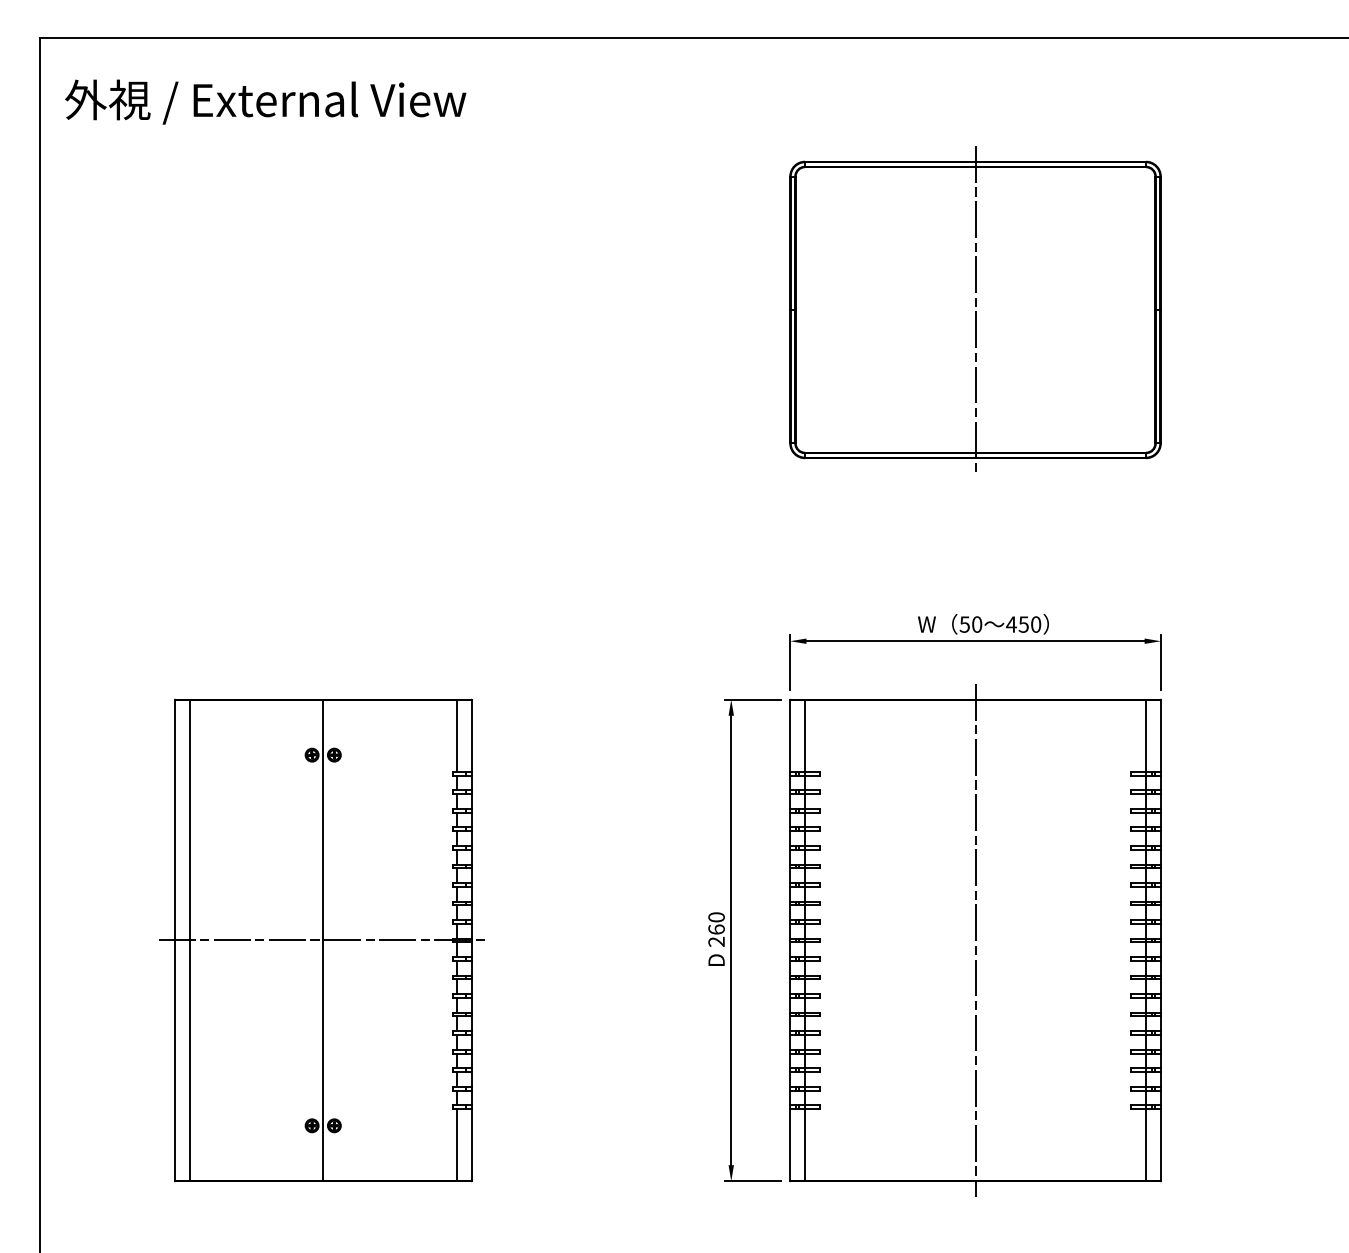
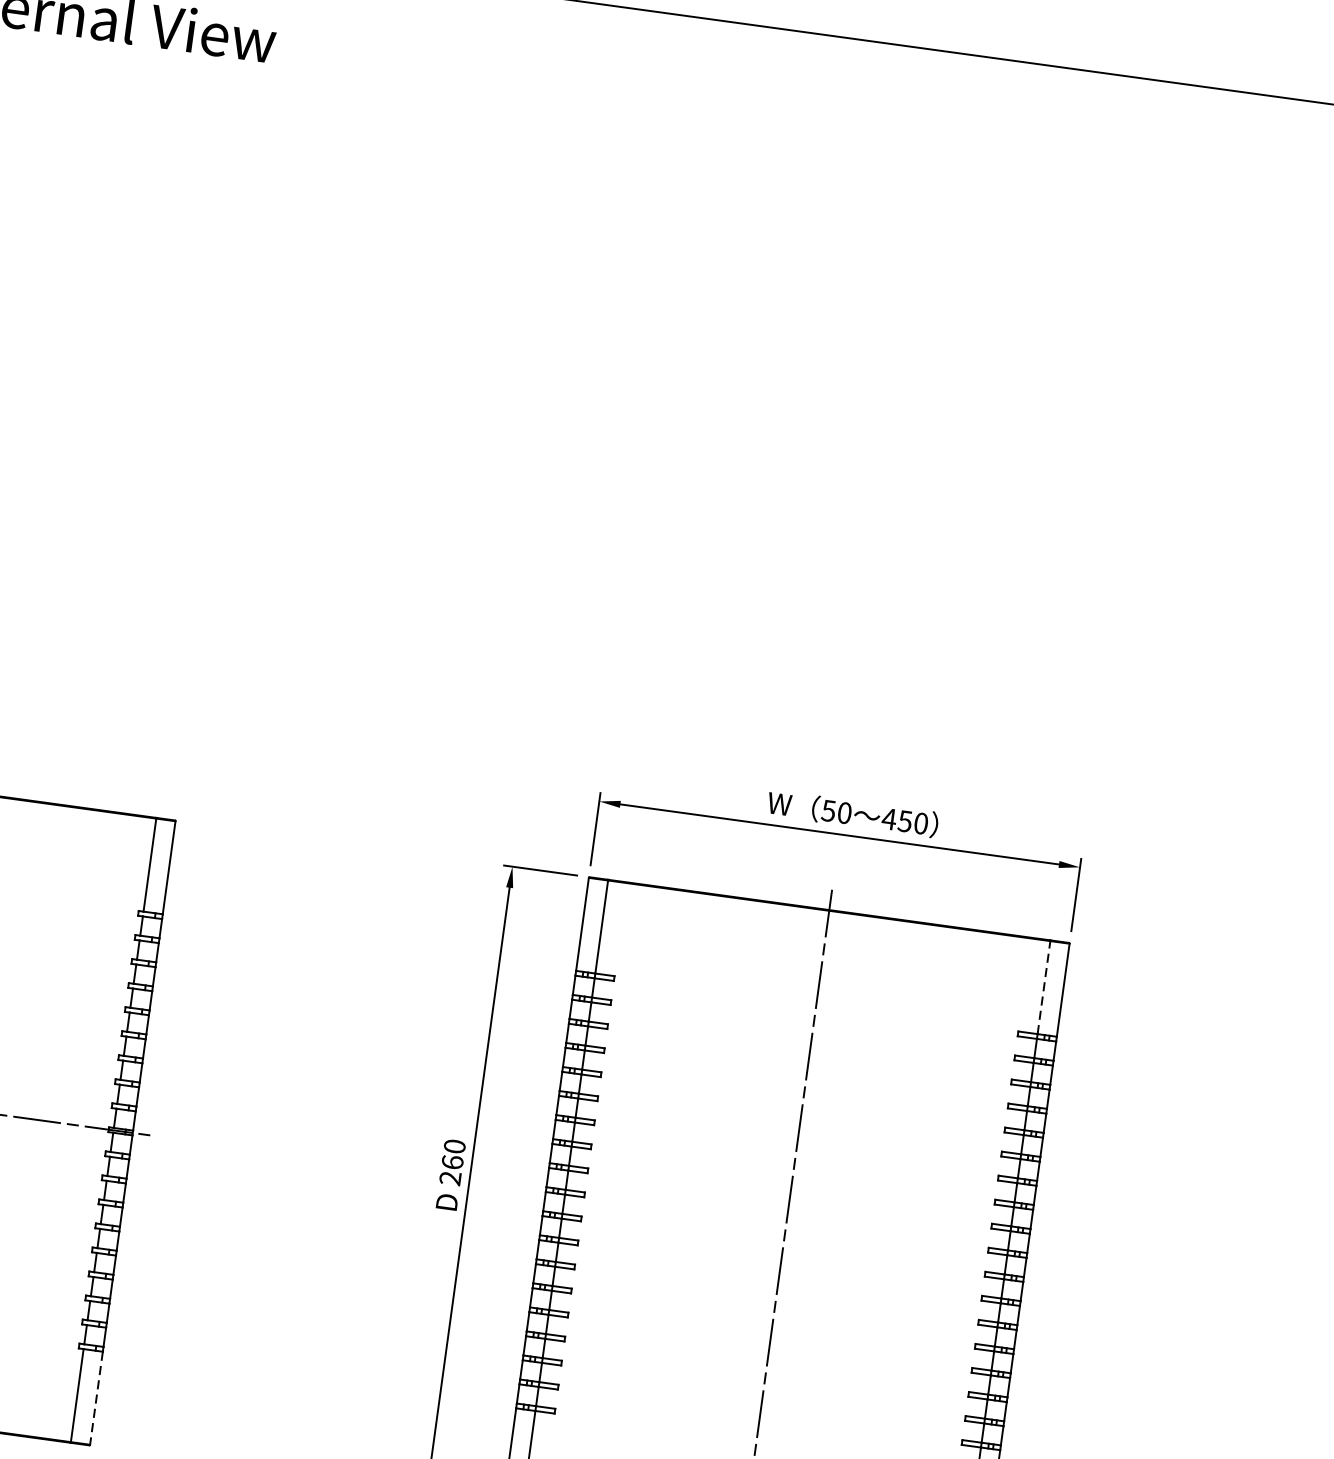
part: (975, 308) -> (898, 402), removed
line: (1146, 735) -> (1044, 987), solid -> dashed
line: (471, 1144) -> (96, 1397), solid -> dashed

